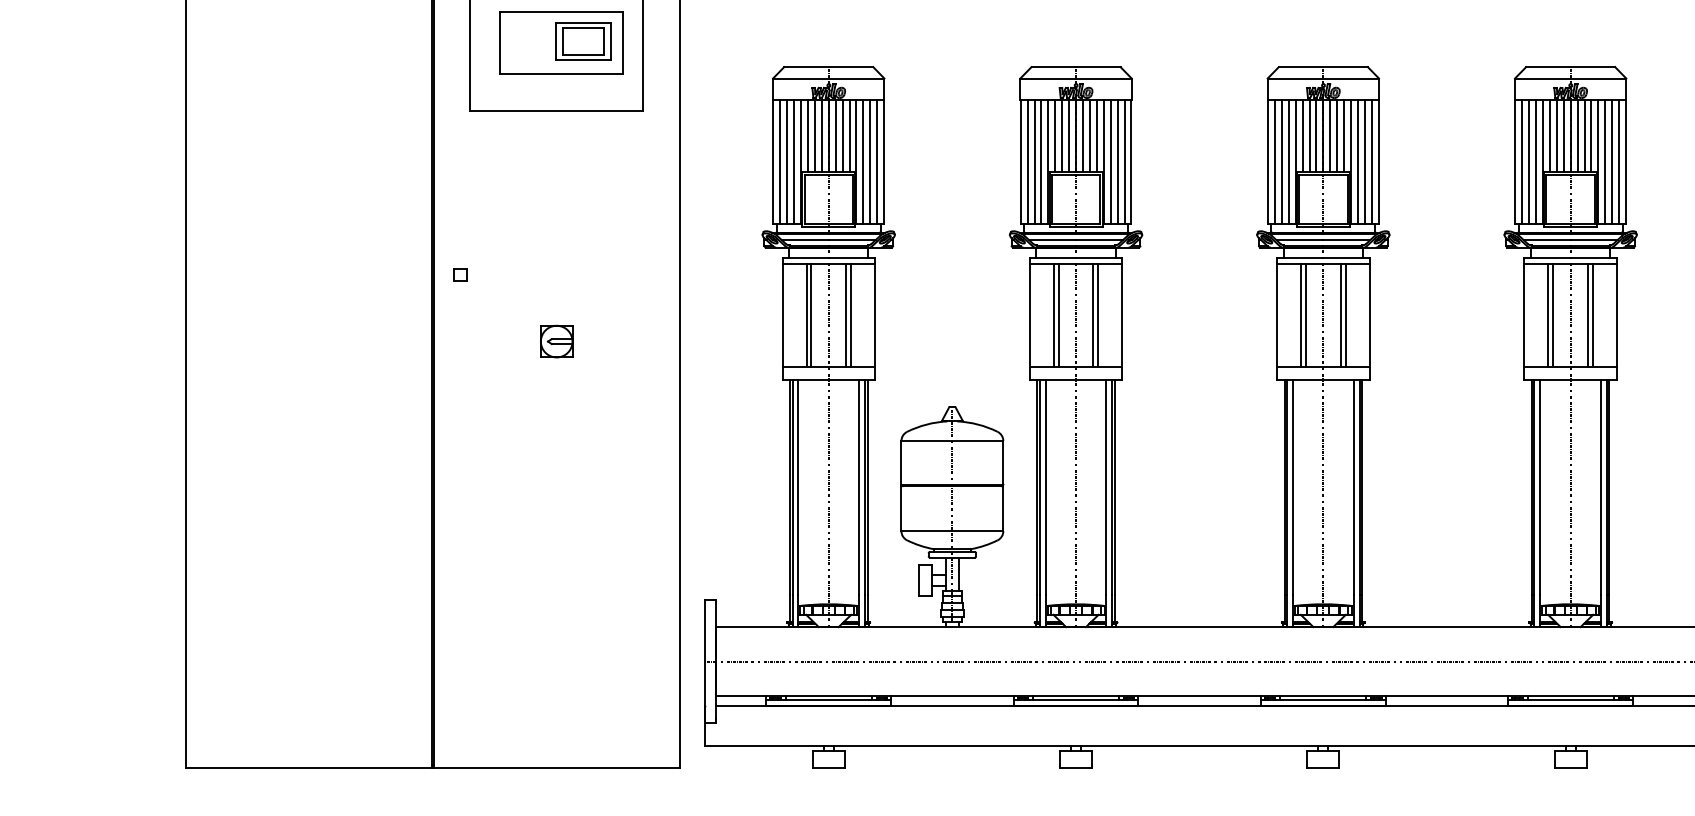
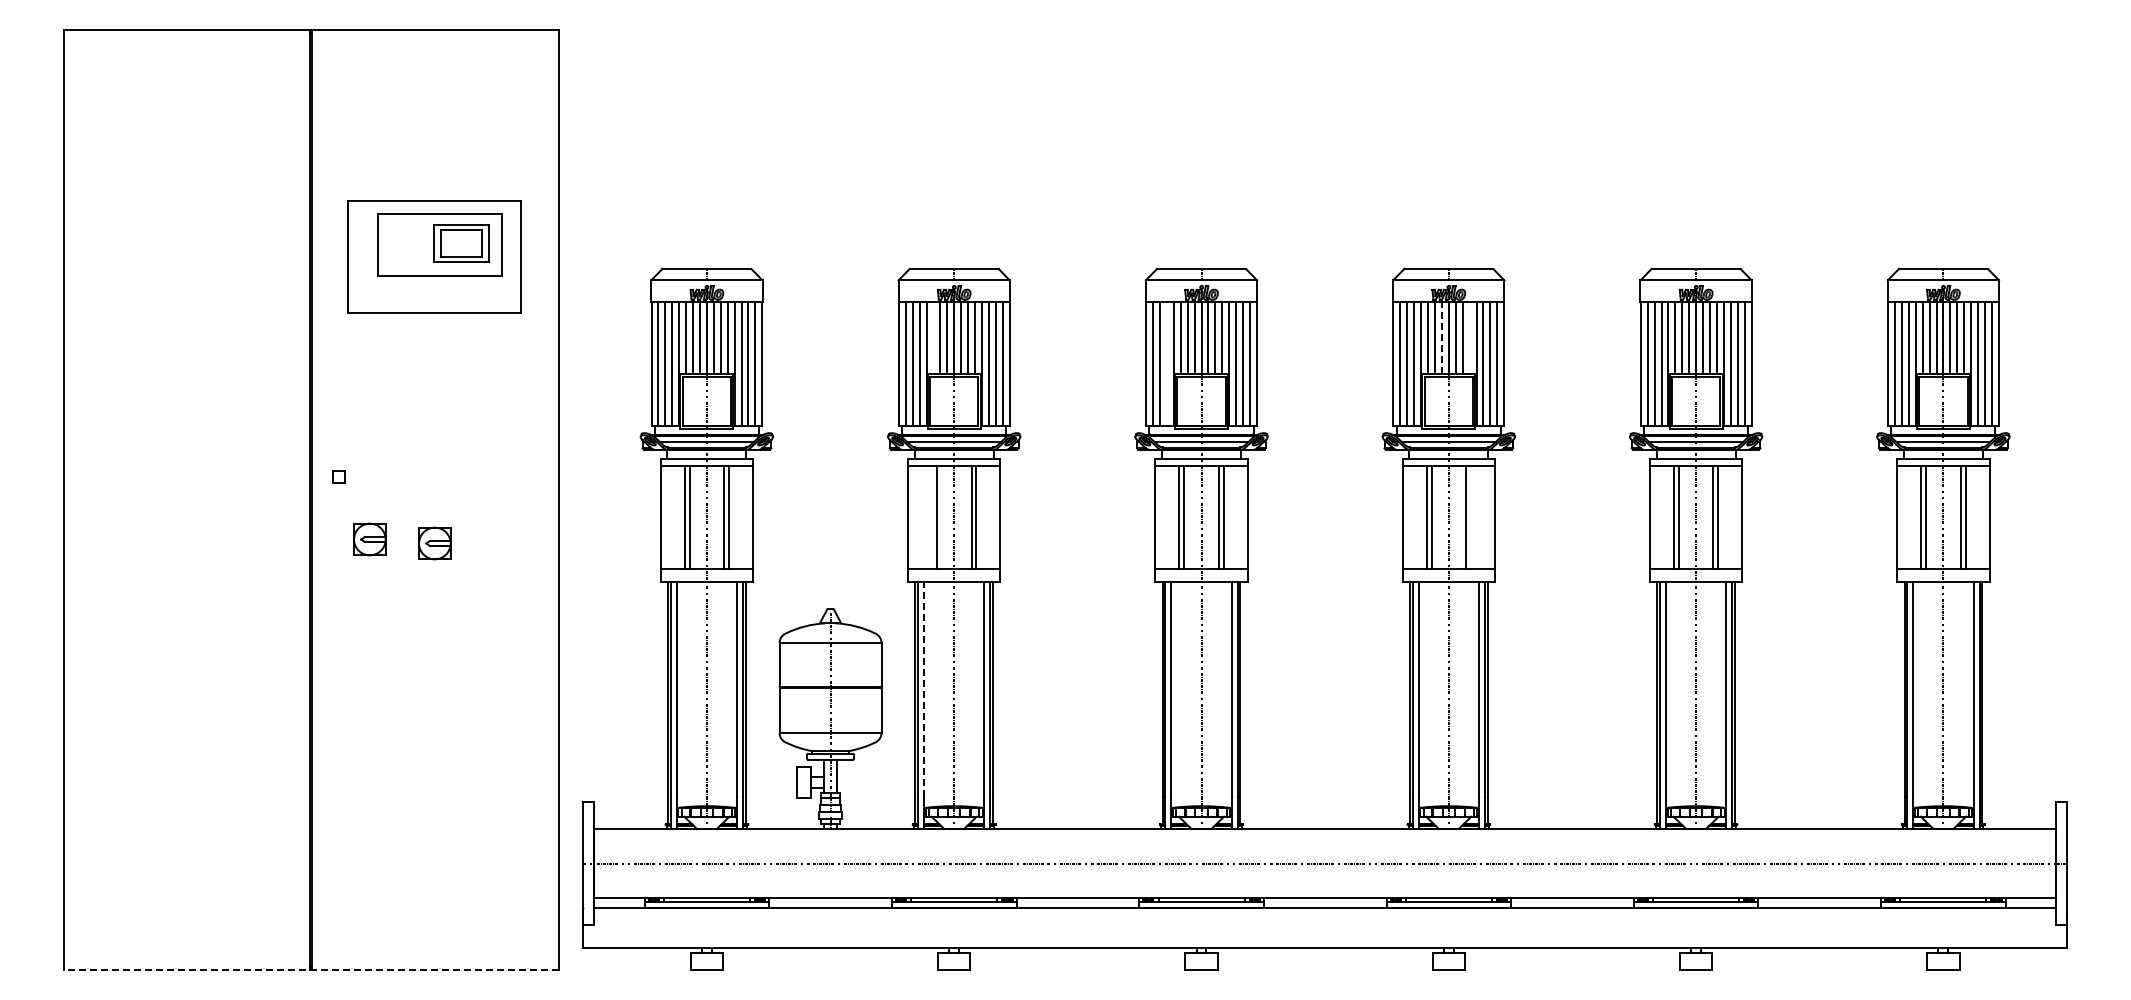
line: (1563, 135) -> (1441, 337), solid -> dashed
line: (1055, 136) -> (933, 338), removed
line: (1591, 136) -> (1469, 338), removed
line: (1288, 162) -> (1166, 364), removed
line: (1053, 315) -> (931, 517), removed
line: (1593, 315) -> (1471, 517), removed
part: (491, 337) -> (369, 539), added
line: (1045, 486) -> (923, 688), solid -> dashed
line: (432, 767) -> (310, 969), solid -> dashed

